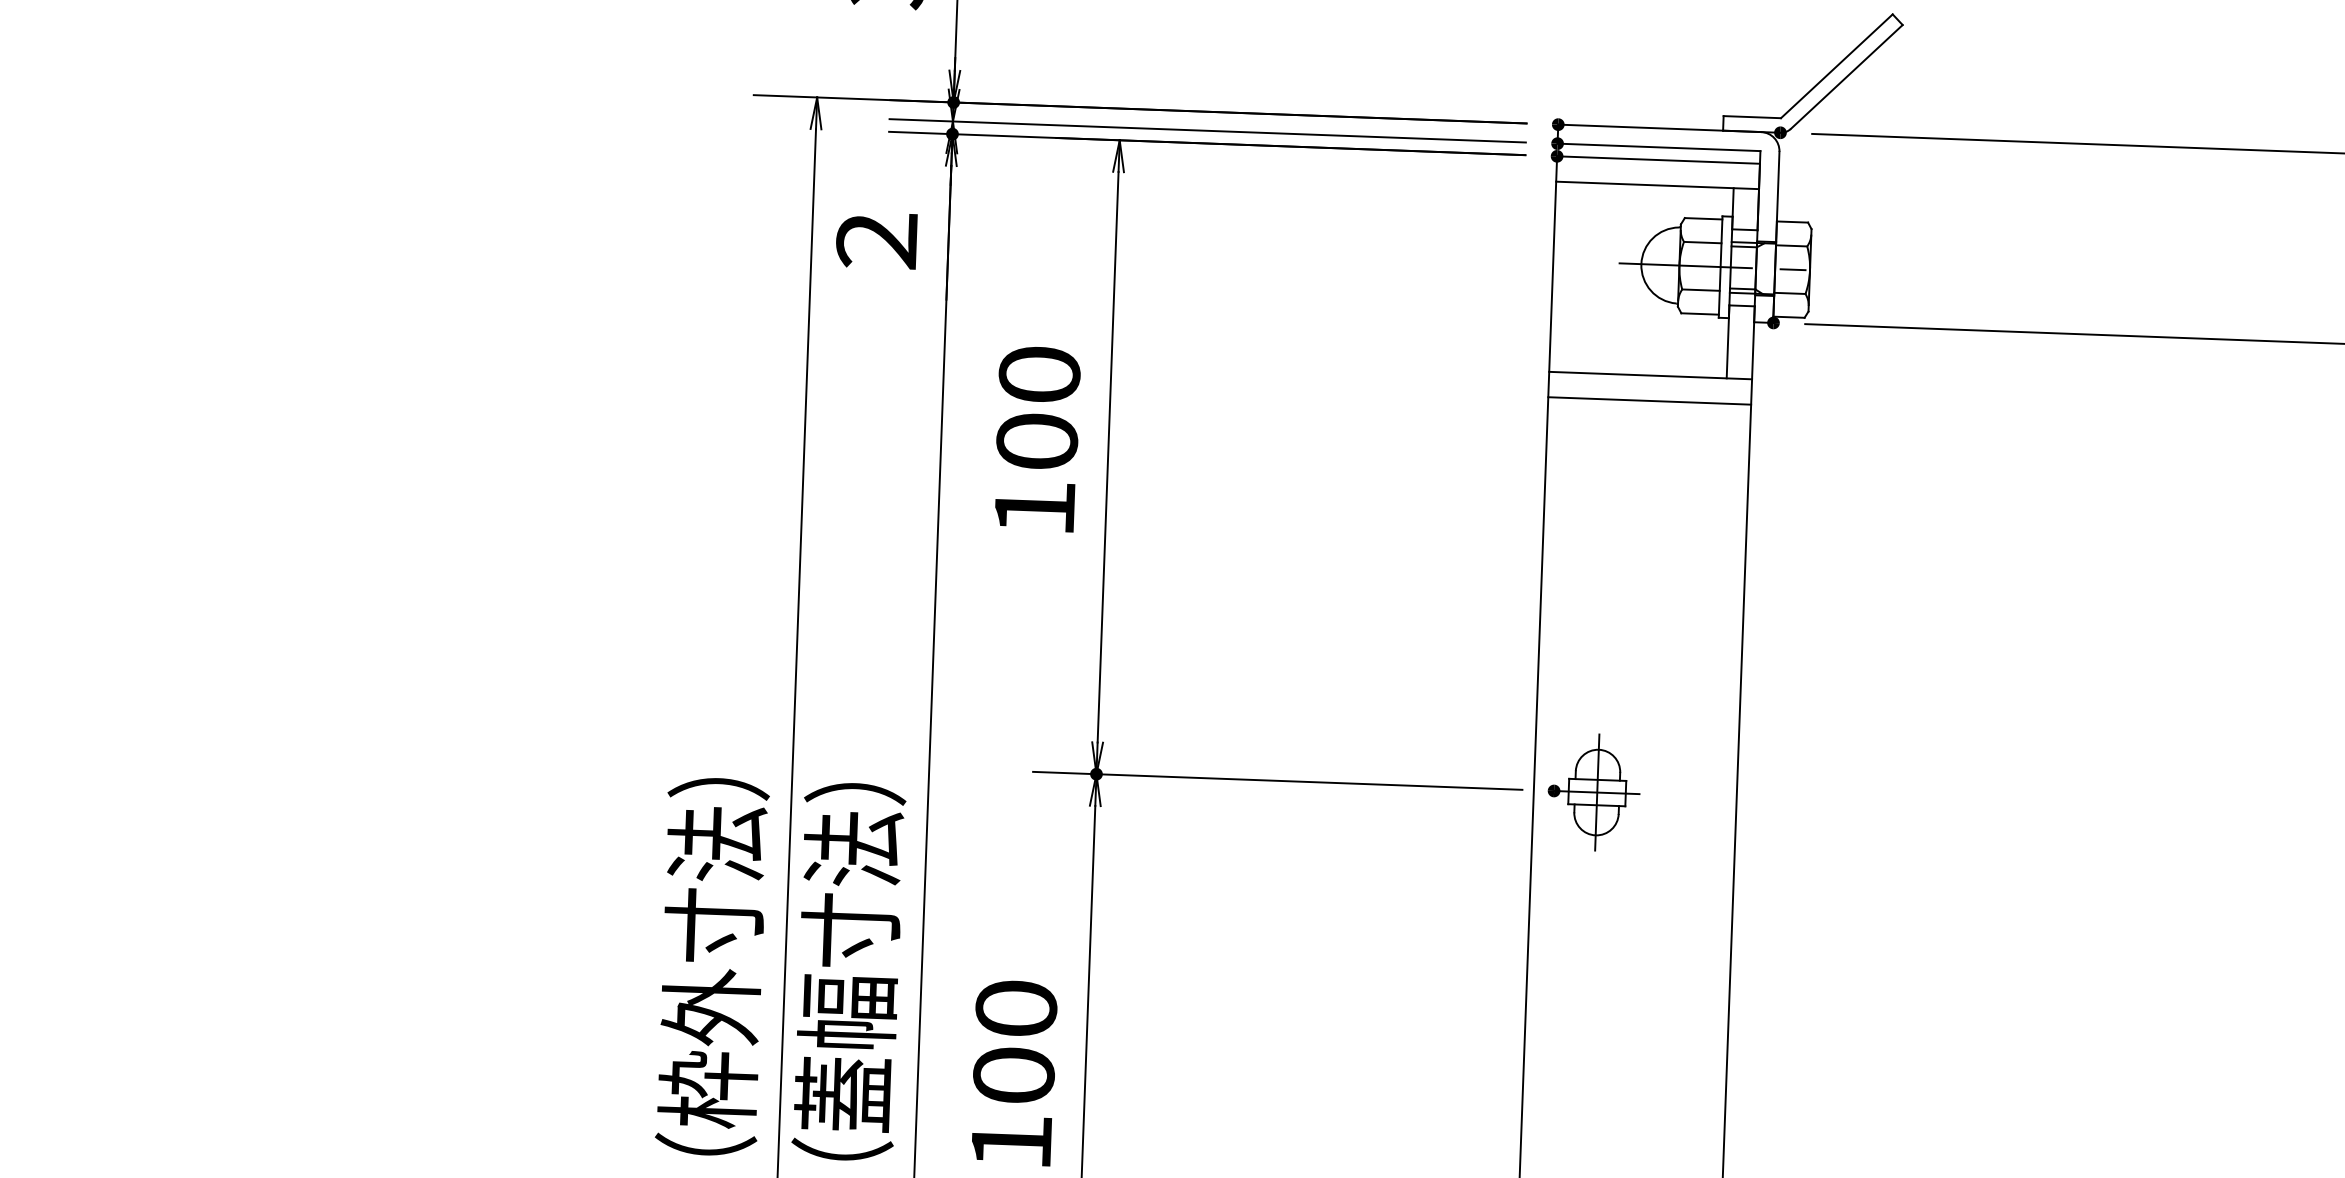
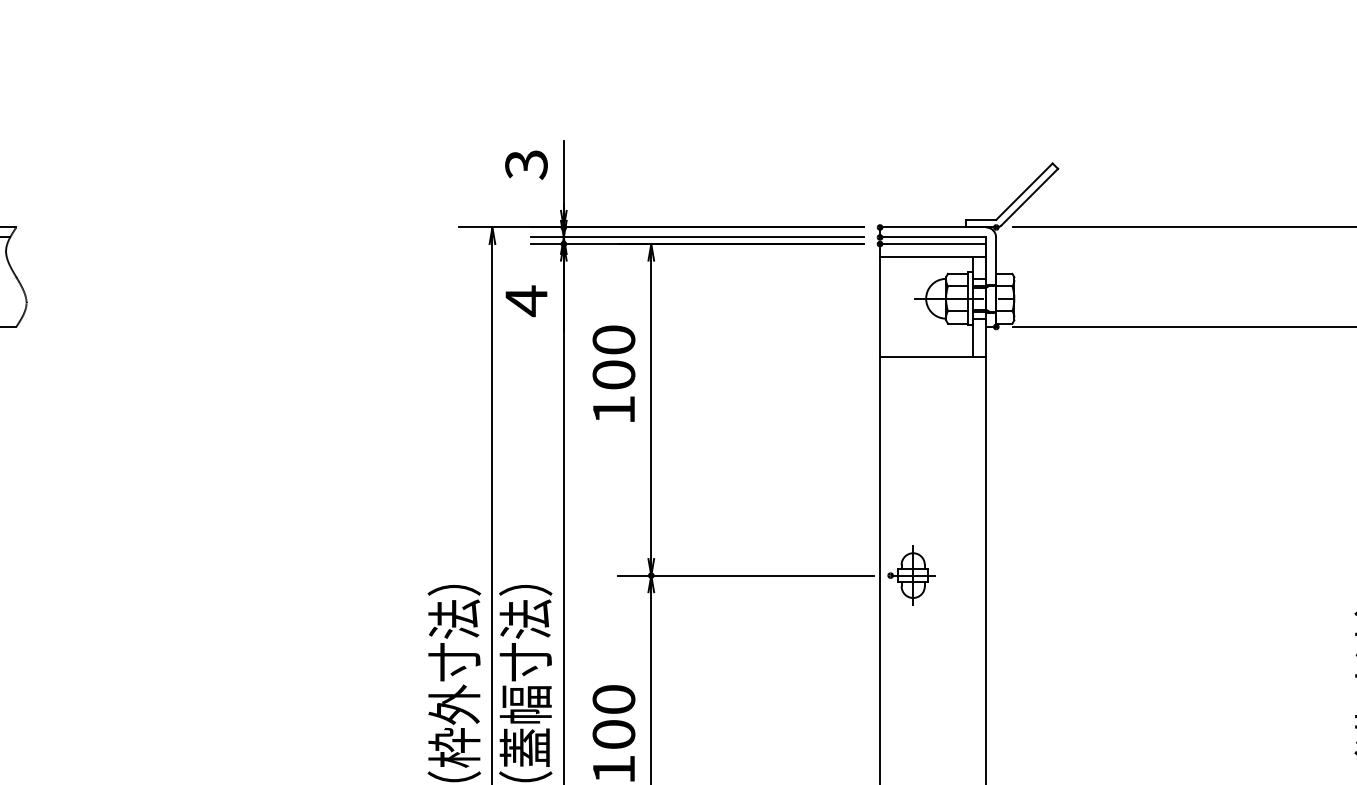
text: (877, 241) -> (526, 301), 2 -> 4
line: (1650, 401) -> (933, 370), removed
text: (1036, 438) -> (613, 373), moved

